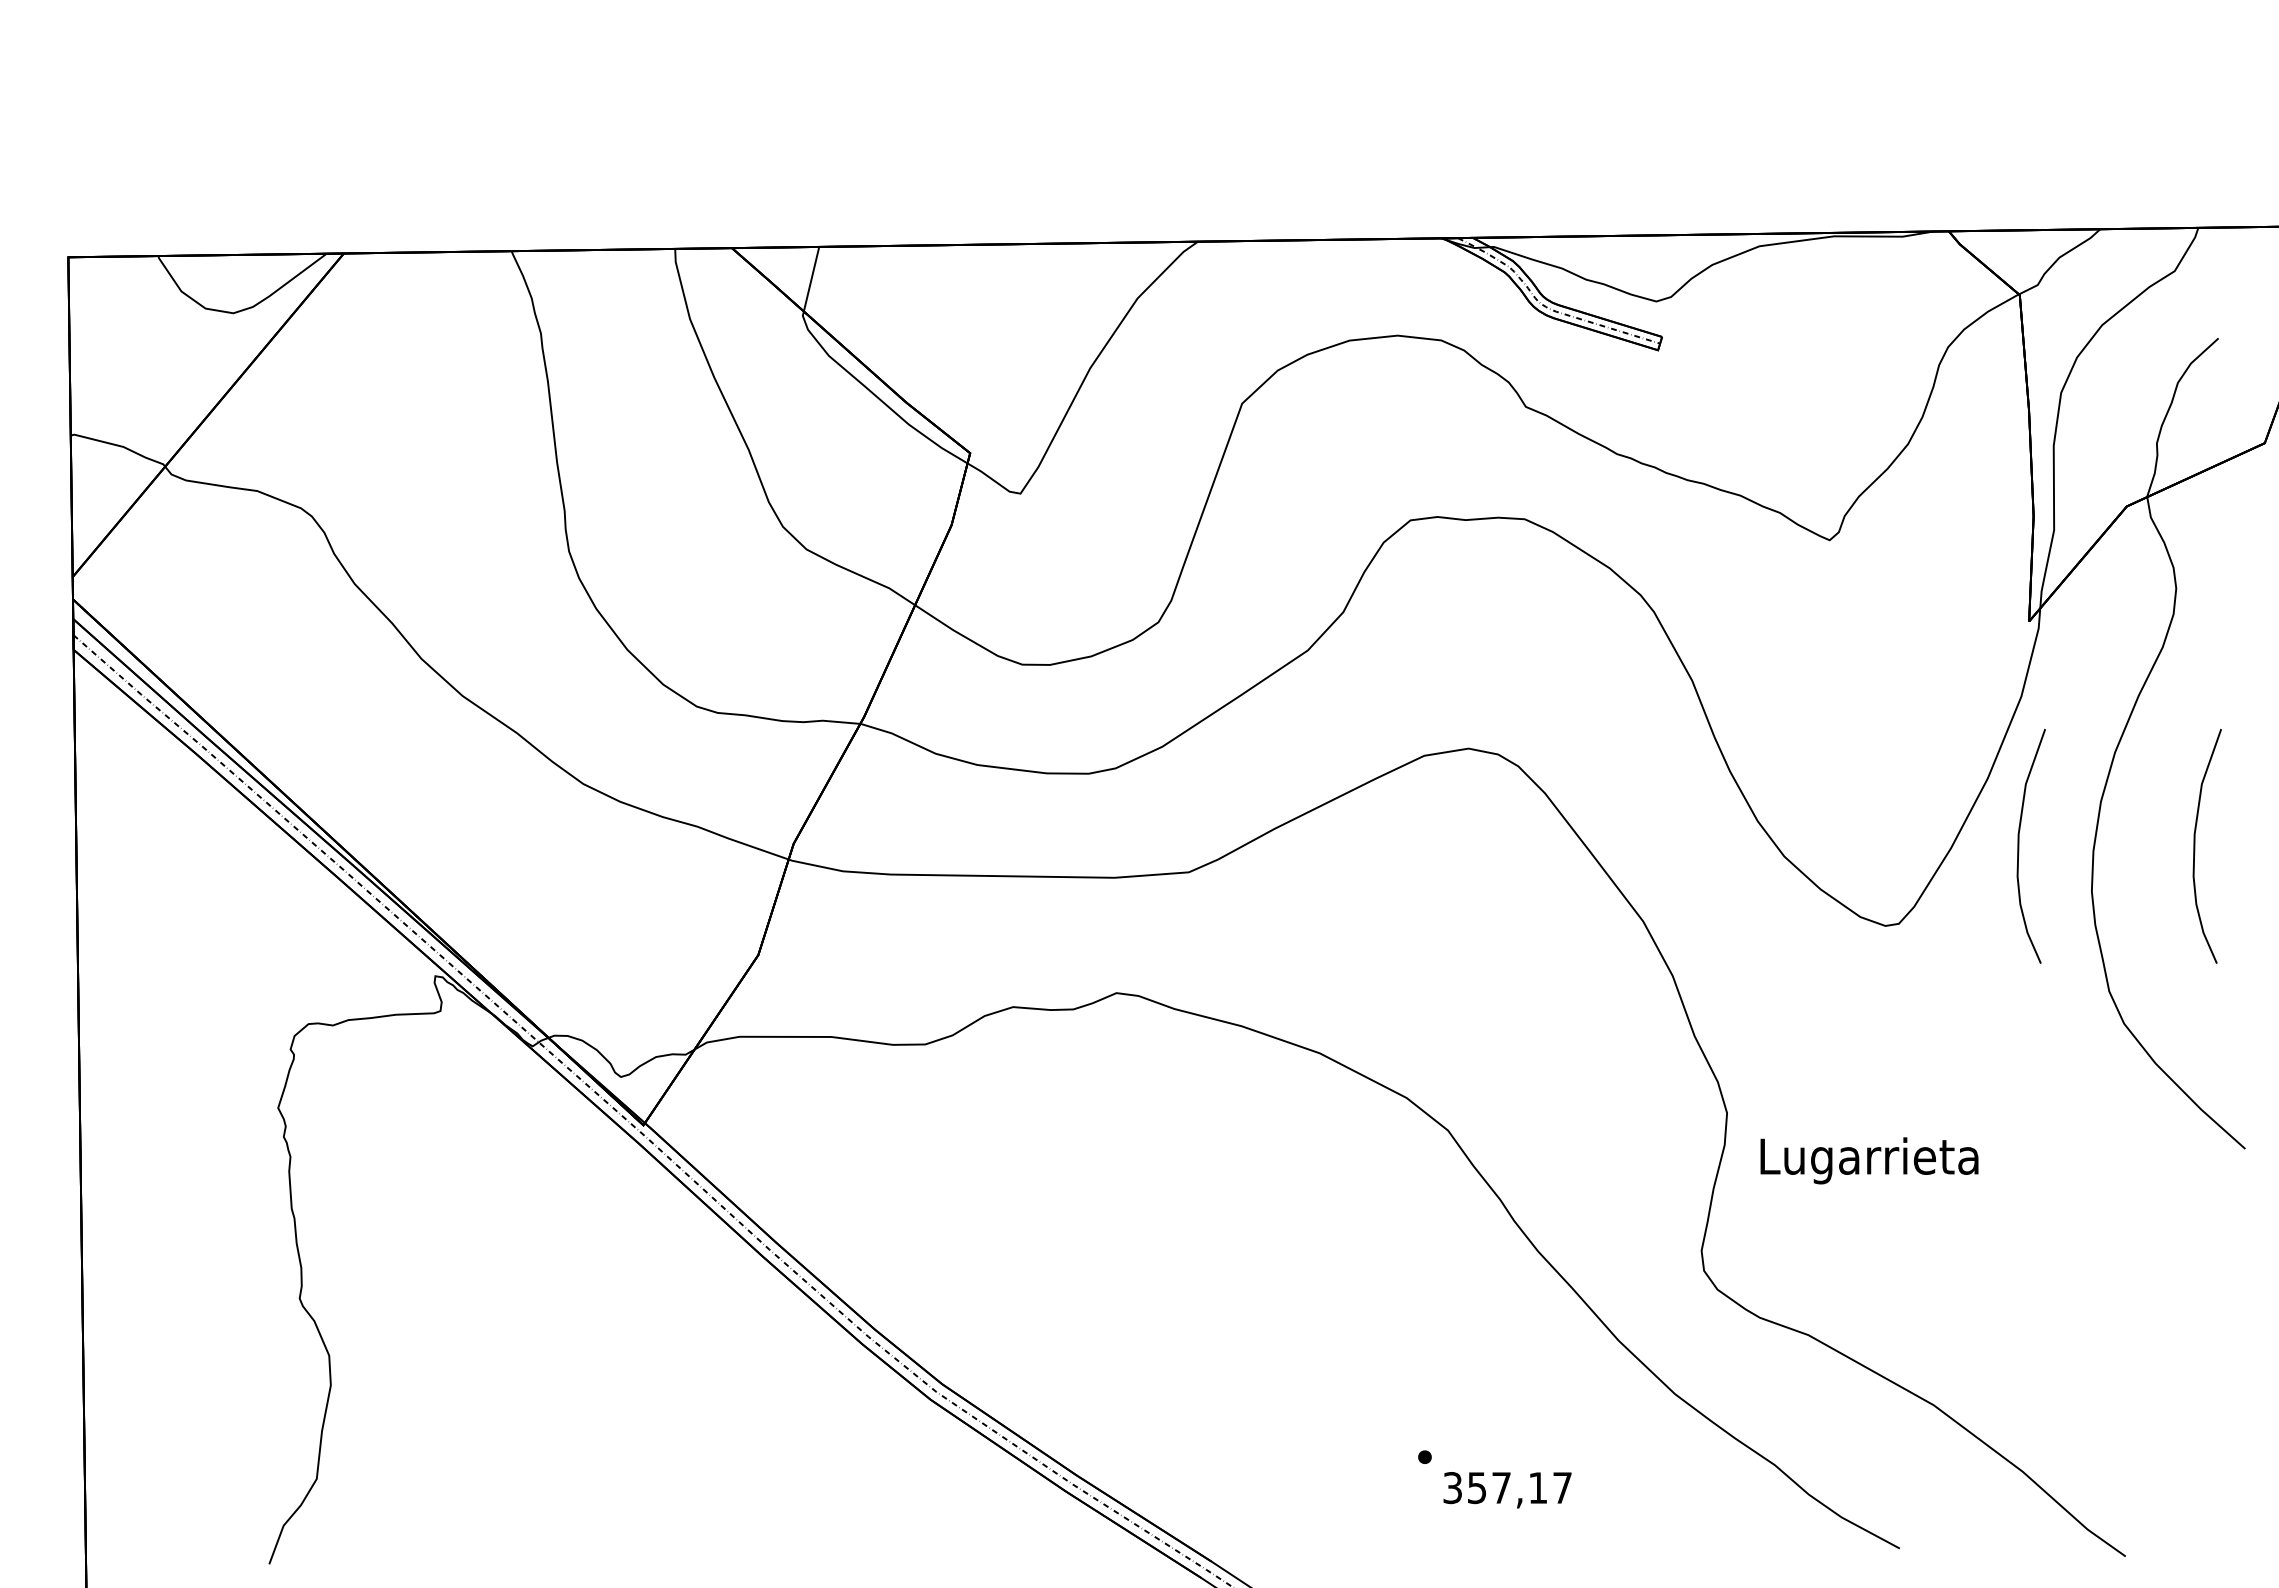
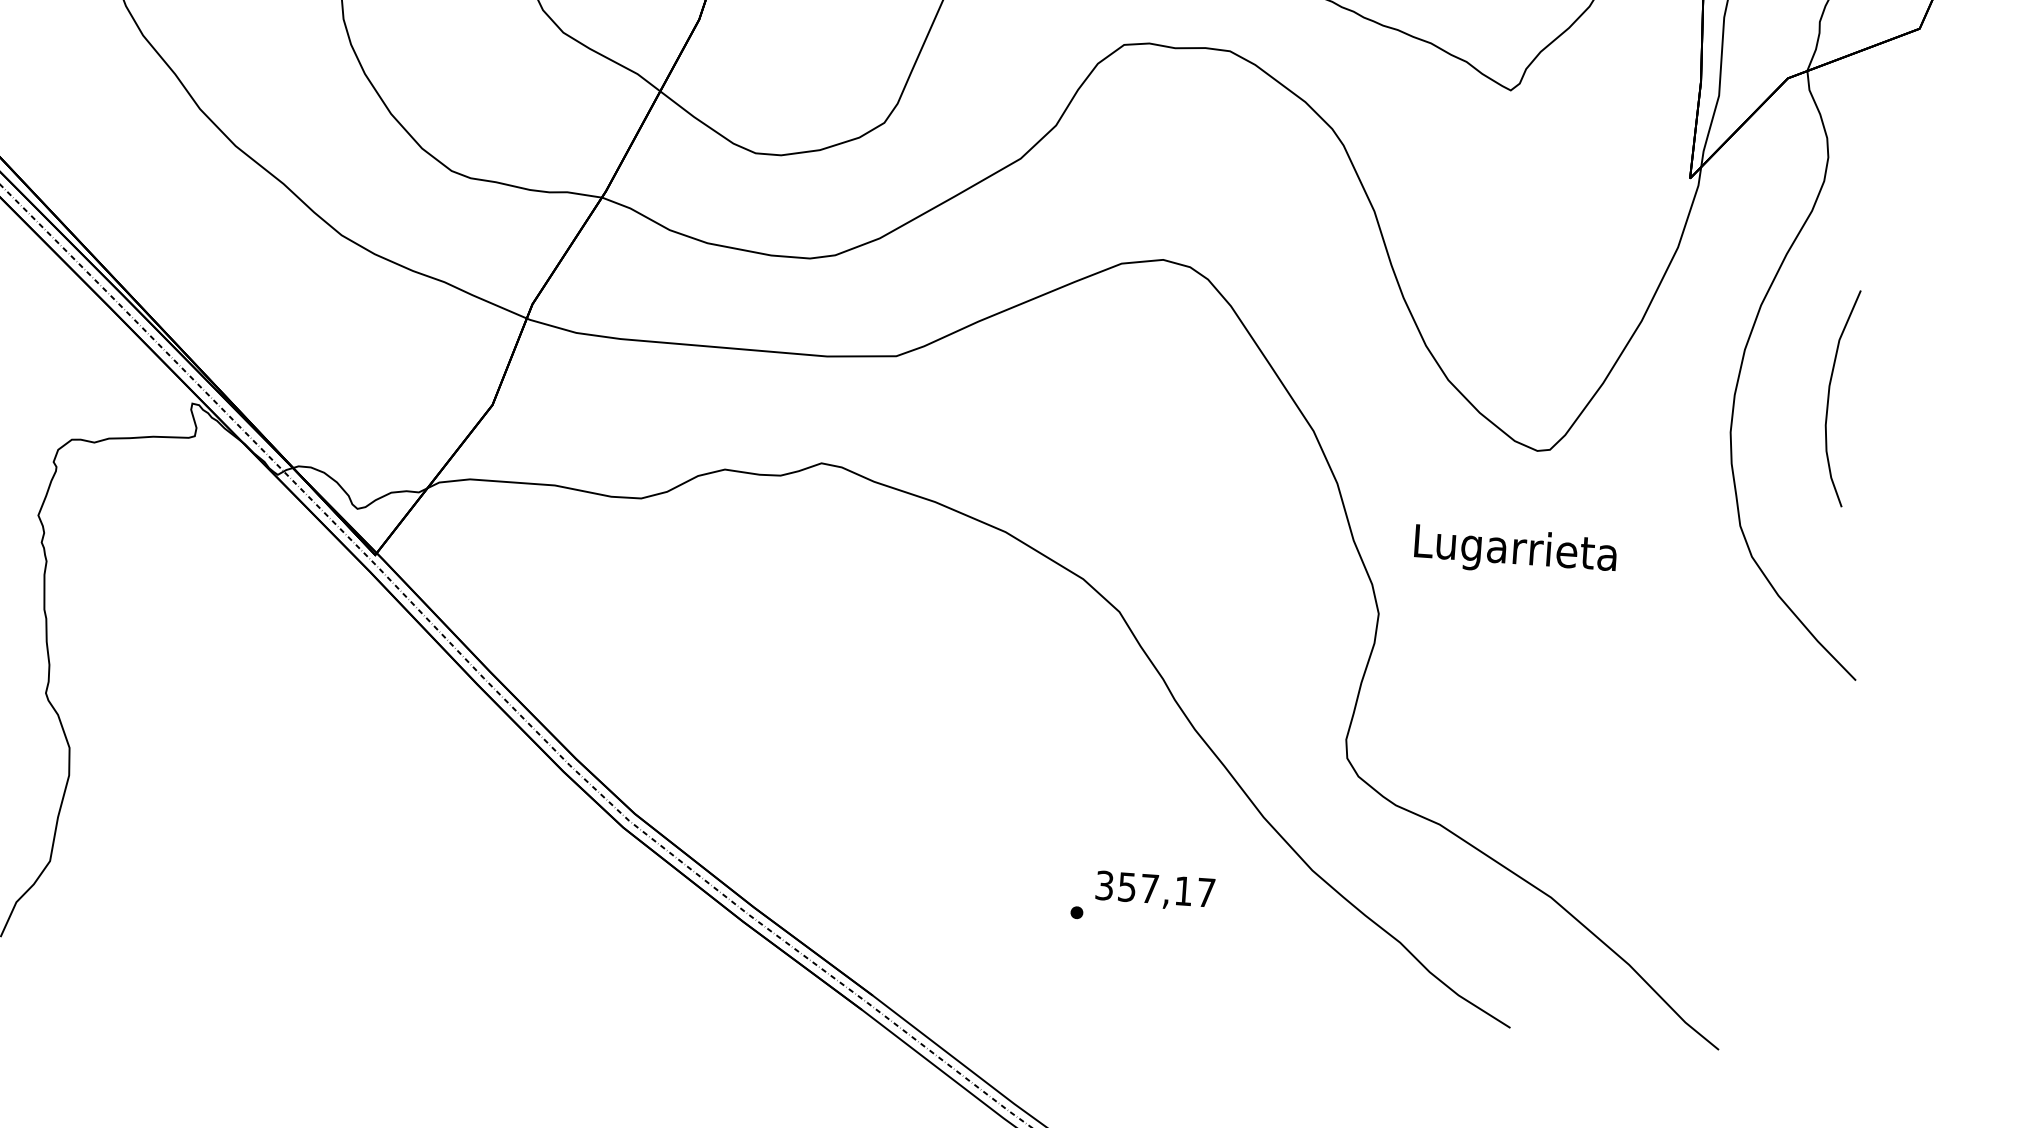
curve: (2019, 846) -> (1666, 386), removed
text: (1869, 1160) -> (1515, 551), moved
text: (1507, 1490) -> (1155, 891), moved

